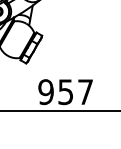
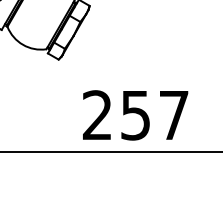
text: (45, 92) -> (96, 116), 957 -> 257

